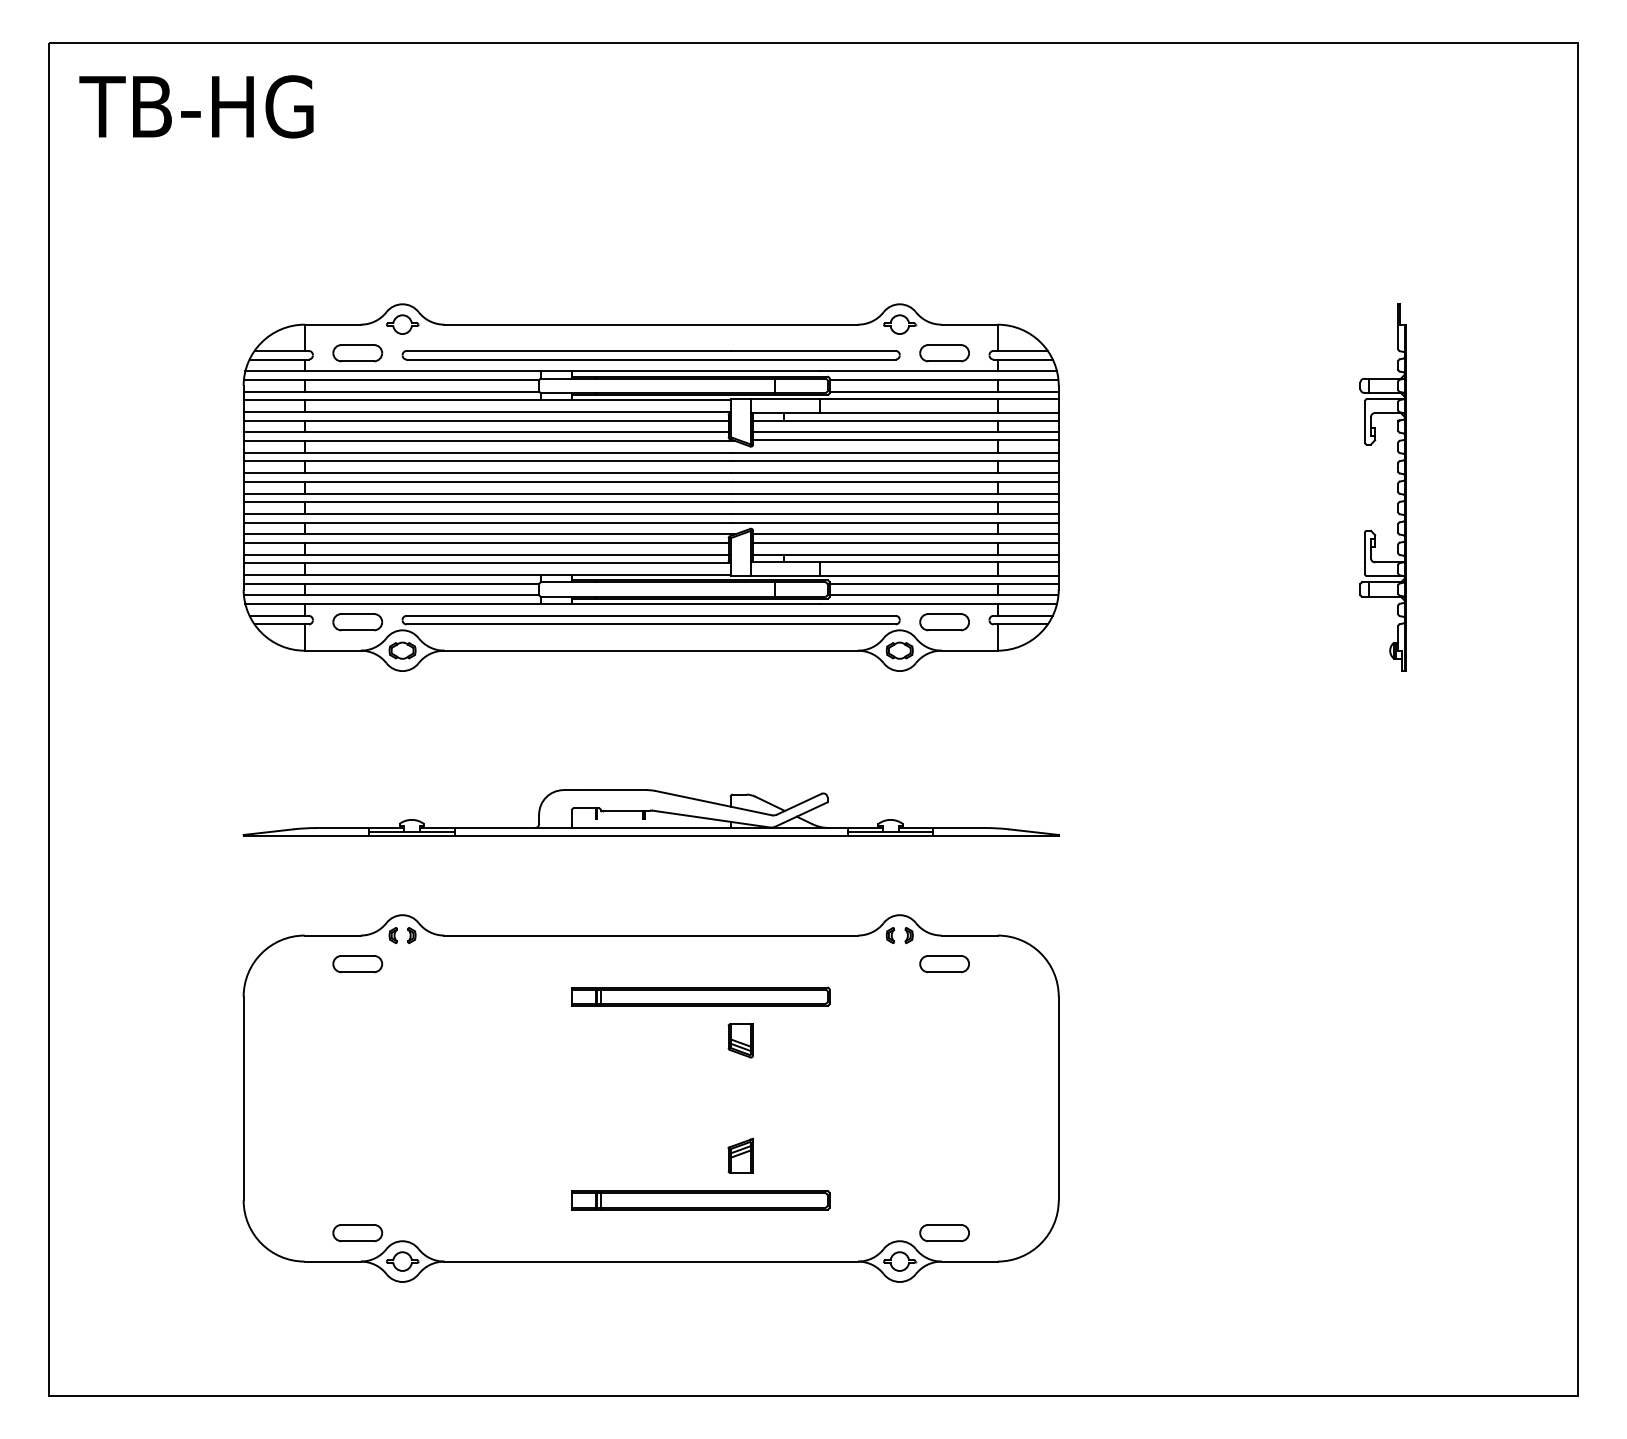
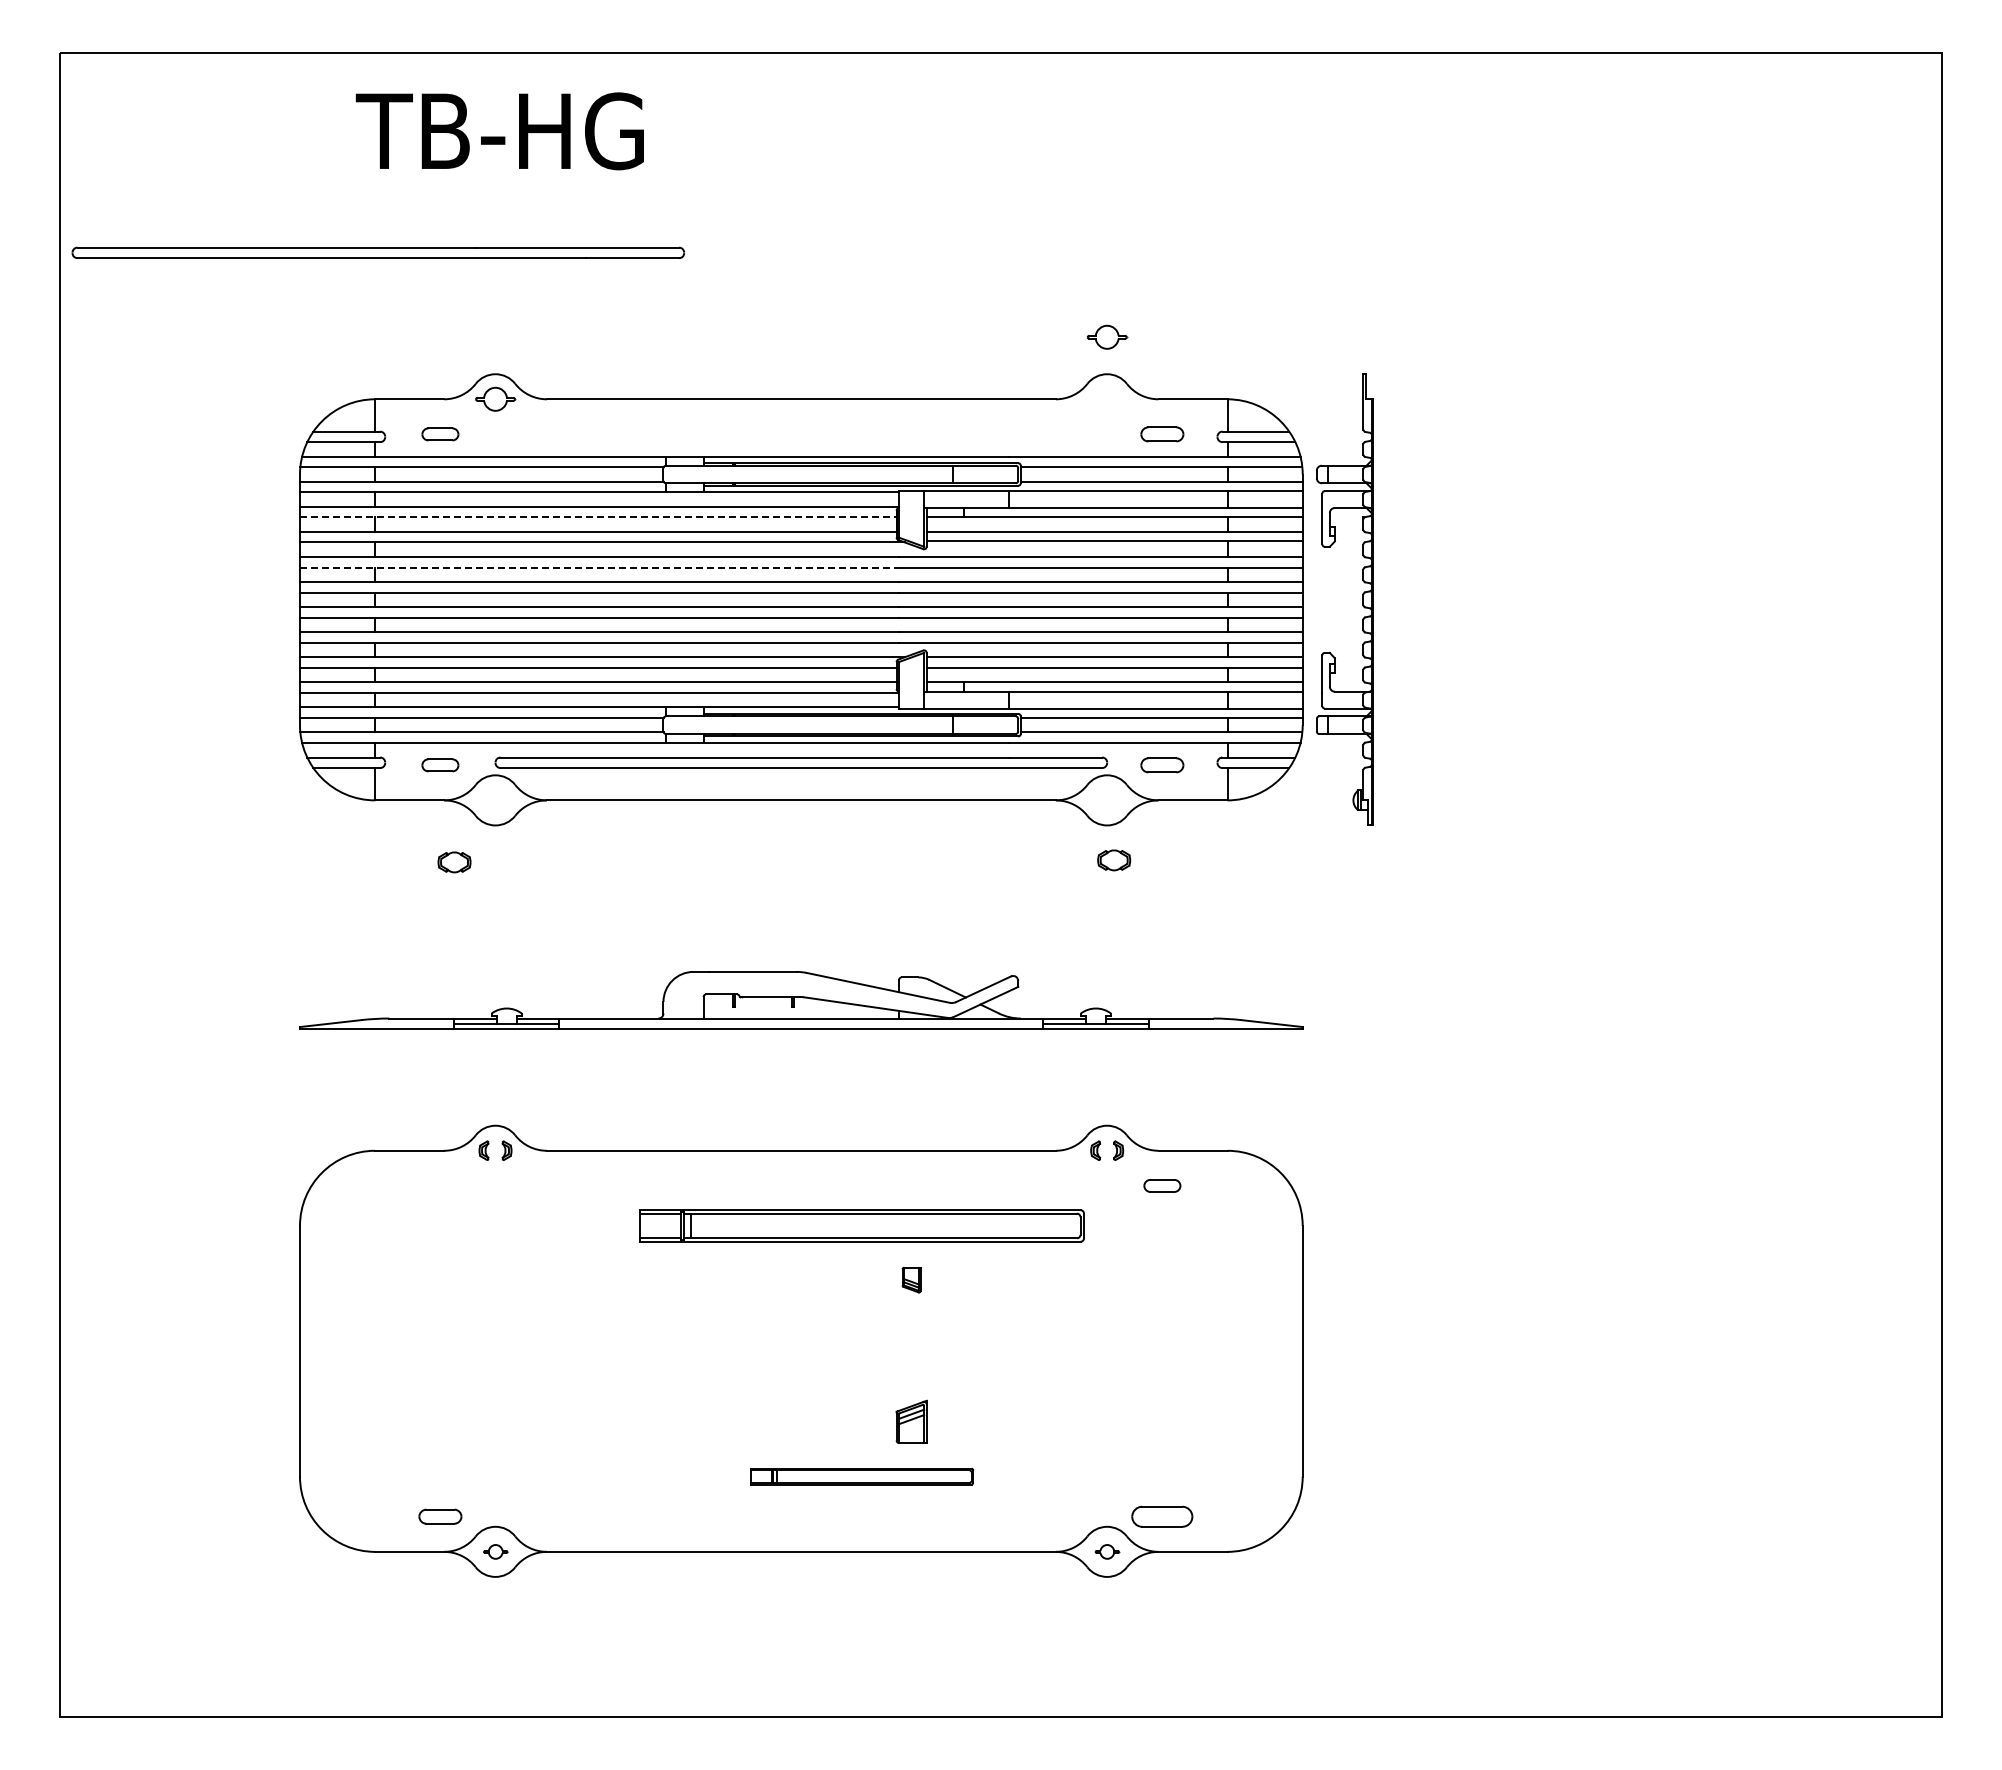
text: (196, 106) -> (499, 131), moved
part: (900, 324) -> (1107, 336), moved
part: (357, 353) -> (440, 434), size x0.6
part: (944, 353) -> (1162, 434), size x0.7
part: (650, 354) -> (377, 252), moved
line: (486, 420) -> (598, 517), solid -> dashed
line: (487, 461) -> (599, 567), solid -> dashed
part: (1397, 487) -> (1362, 599), moved
part: (357, 622) -> (440, 765), size x0.6
part: (944, 622) -> (1162, 765), size x0.7
part: (402, 650) -> (454, 862), moved
part: (900, 650) -> (1114, 860), moved
part: (357, 963) -> (440, 1185), removed
part: (944, 963) -> (1162, 1185), size x0.6
part: (700, 996) -> (862, 1225), size x1.4
part: (740, 1040) -> (911, 1279), size x0.6
part: (700, 1200) -> (862, 1476), size x0.7
part: (357, 1232) -> (440, 1516), size x0.7
part: (402, 1261) -> (495, 1551), size x0.6
part: (900, 1261) -> (1107, 1551), size x0.6

